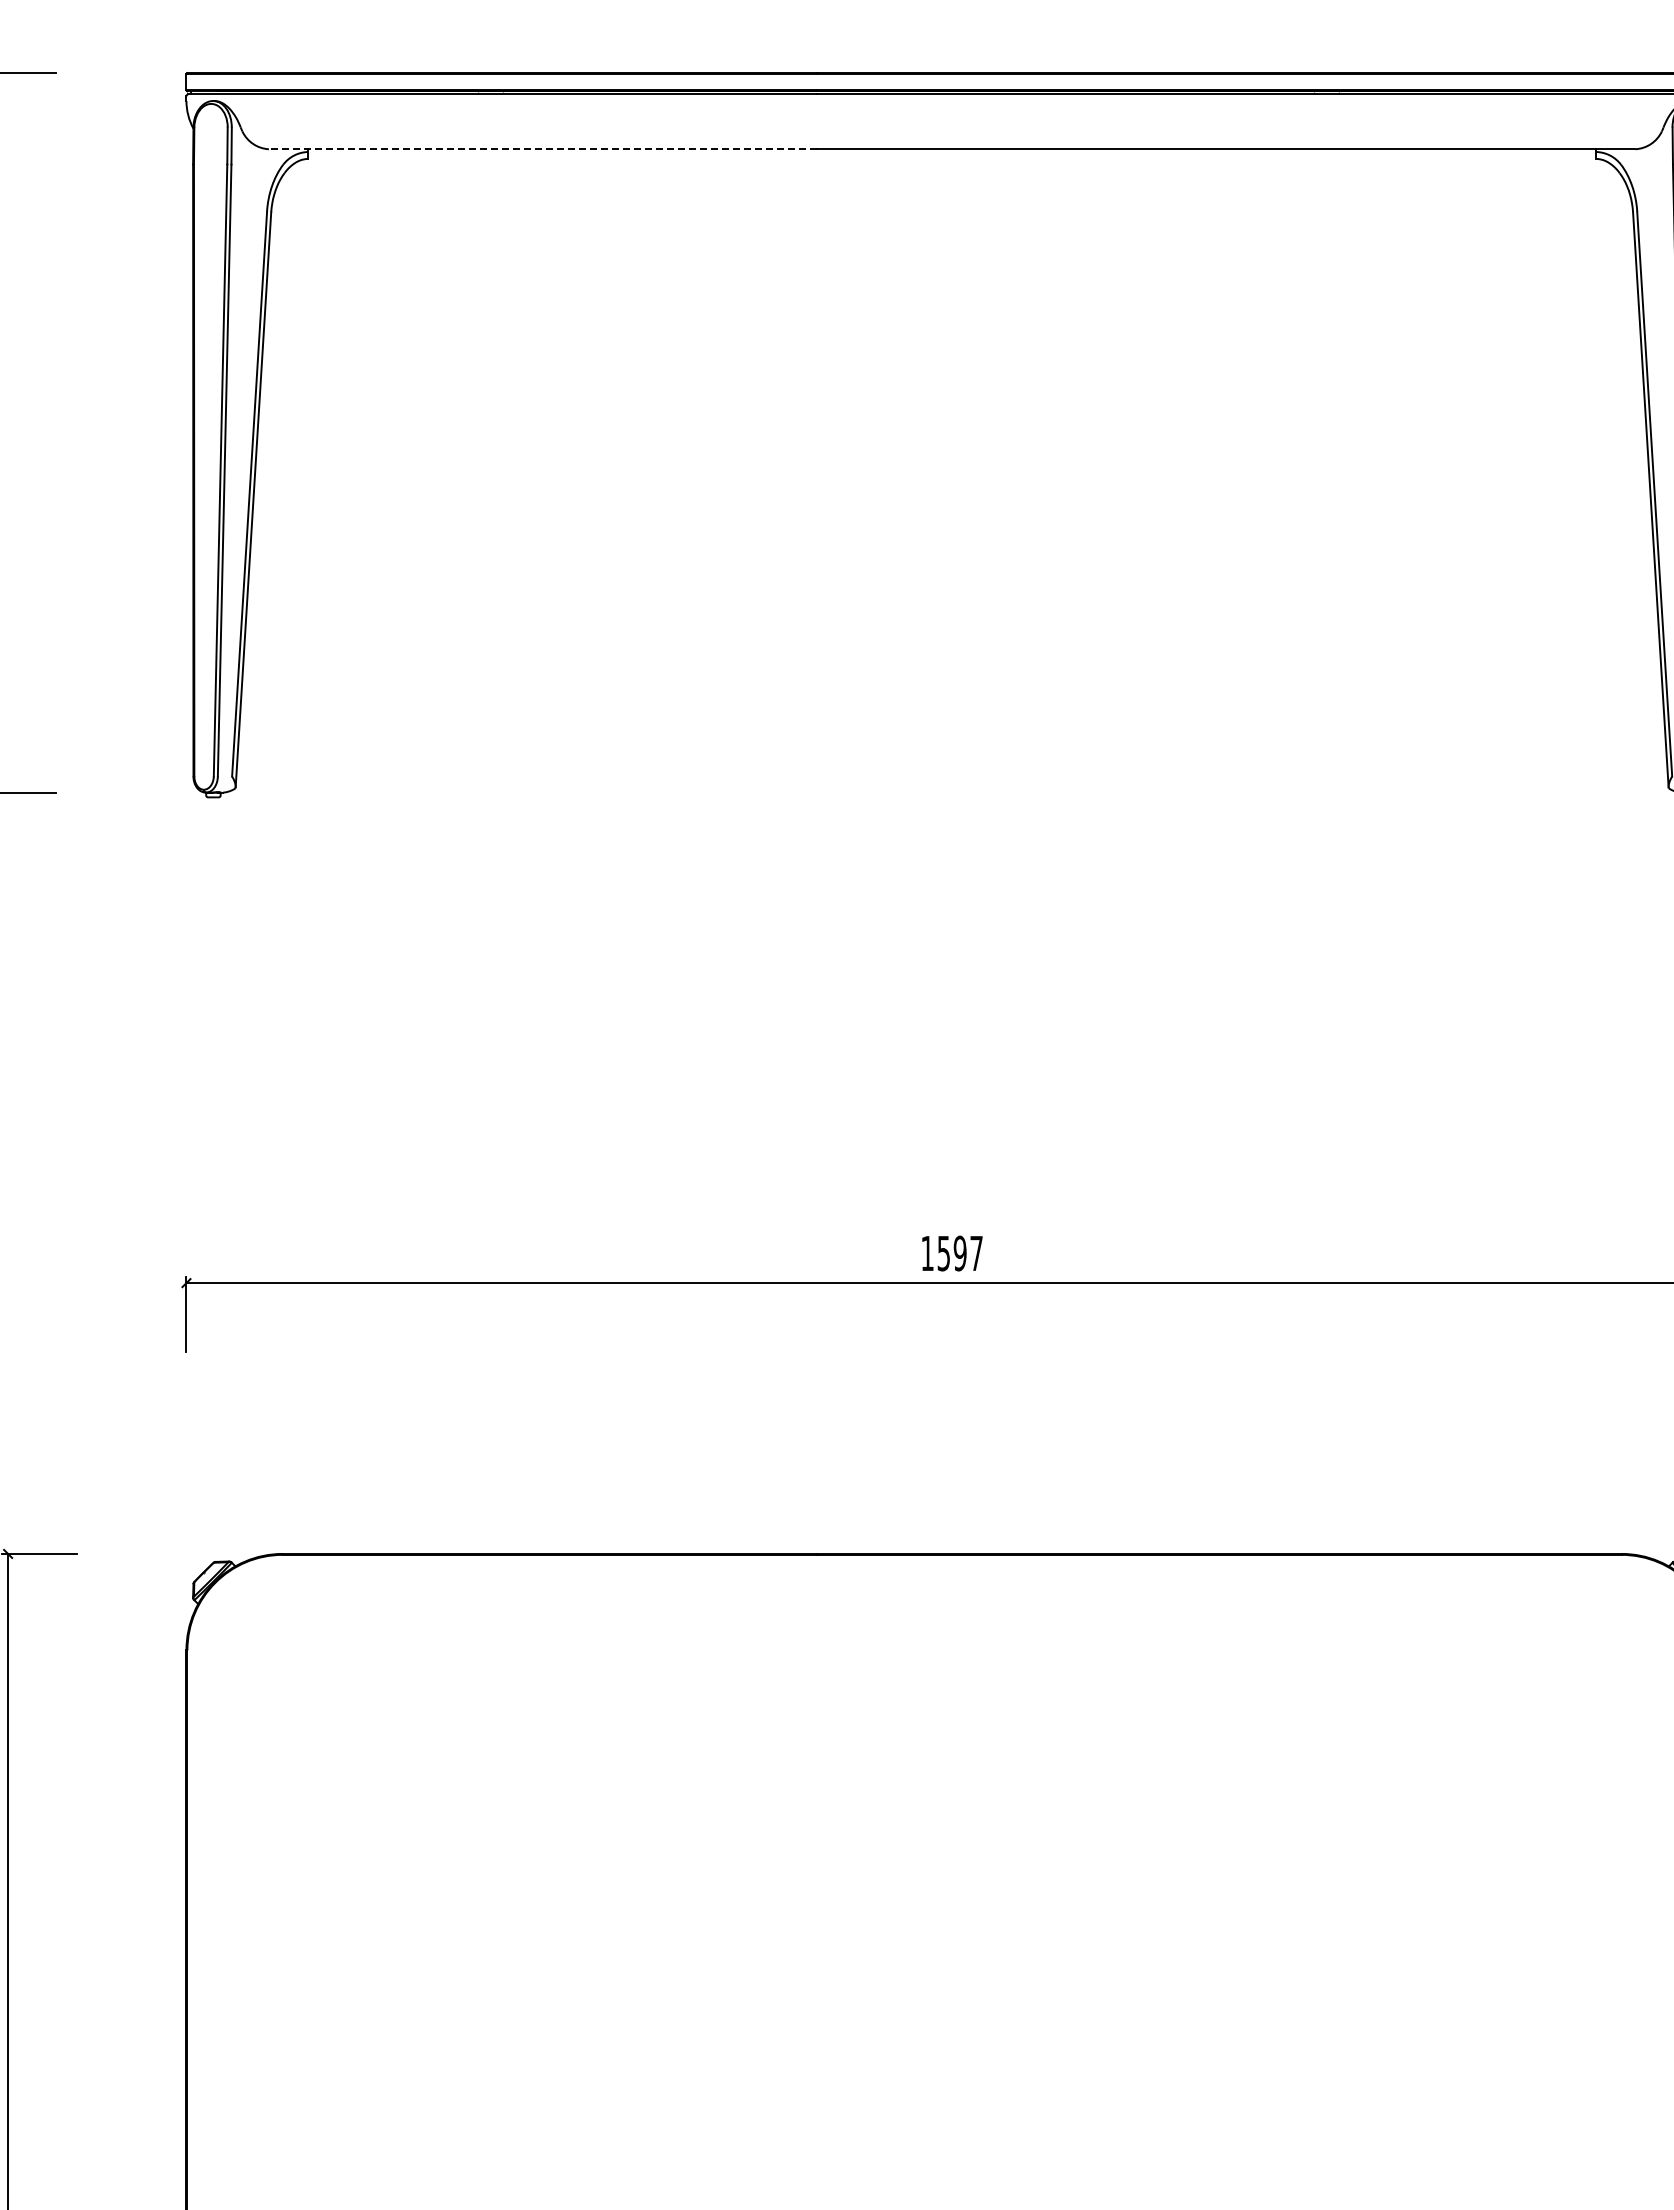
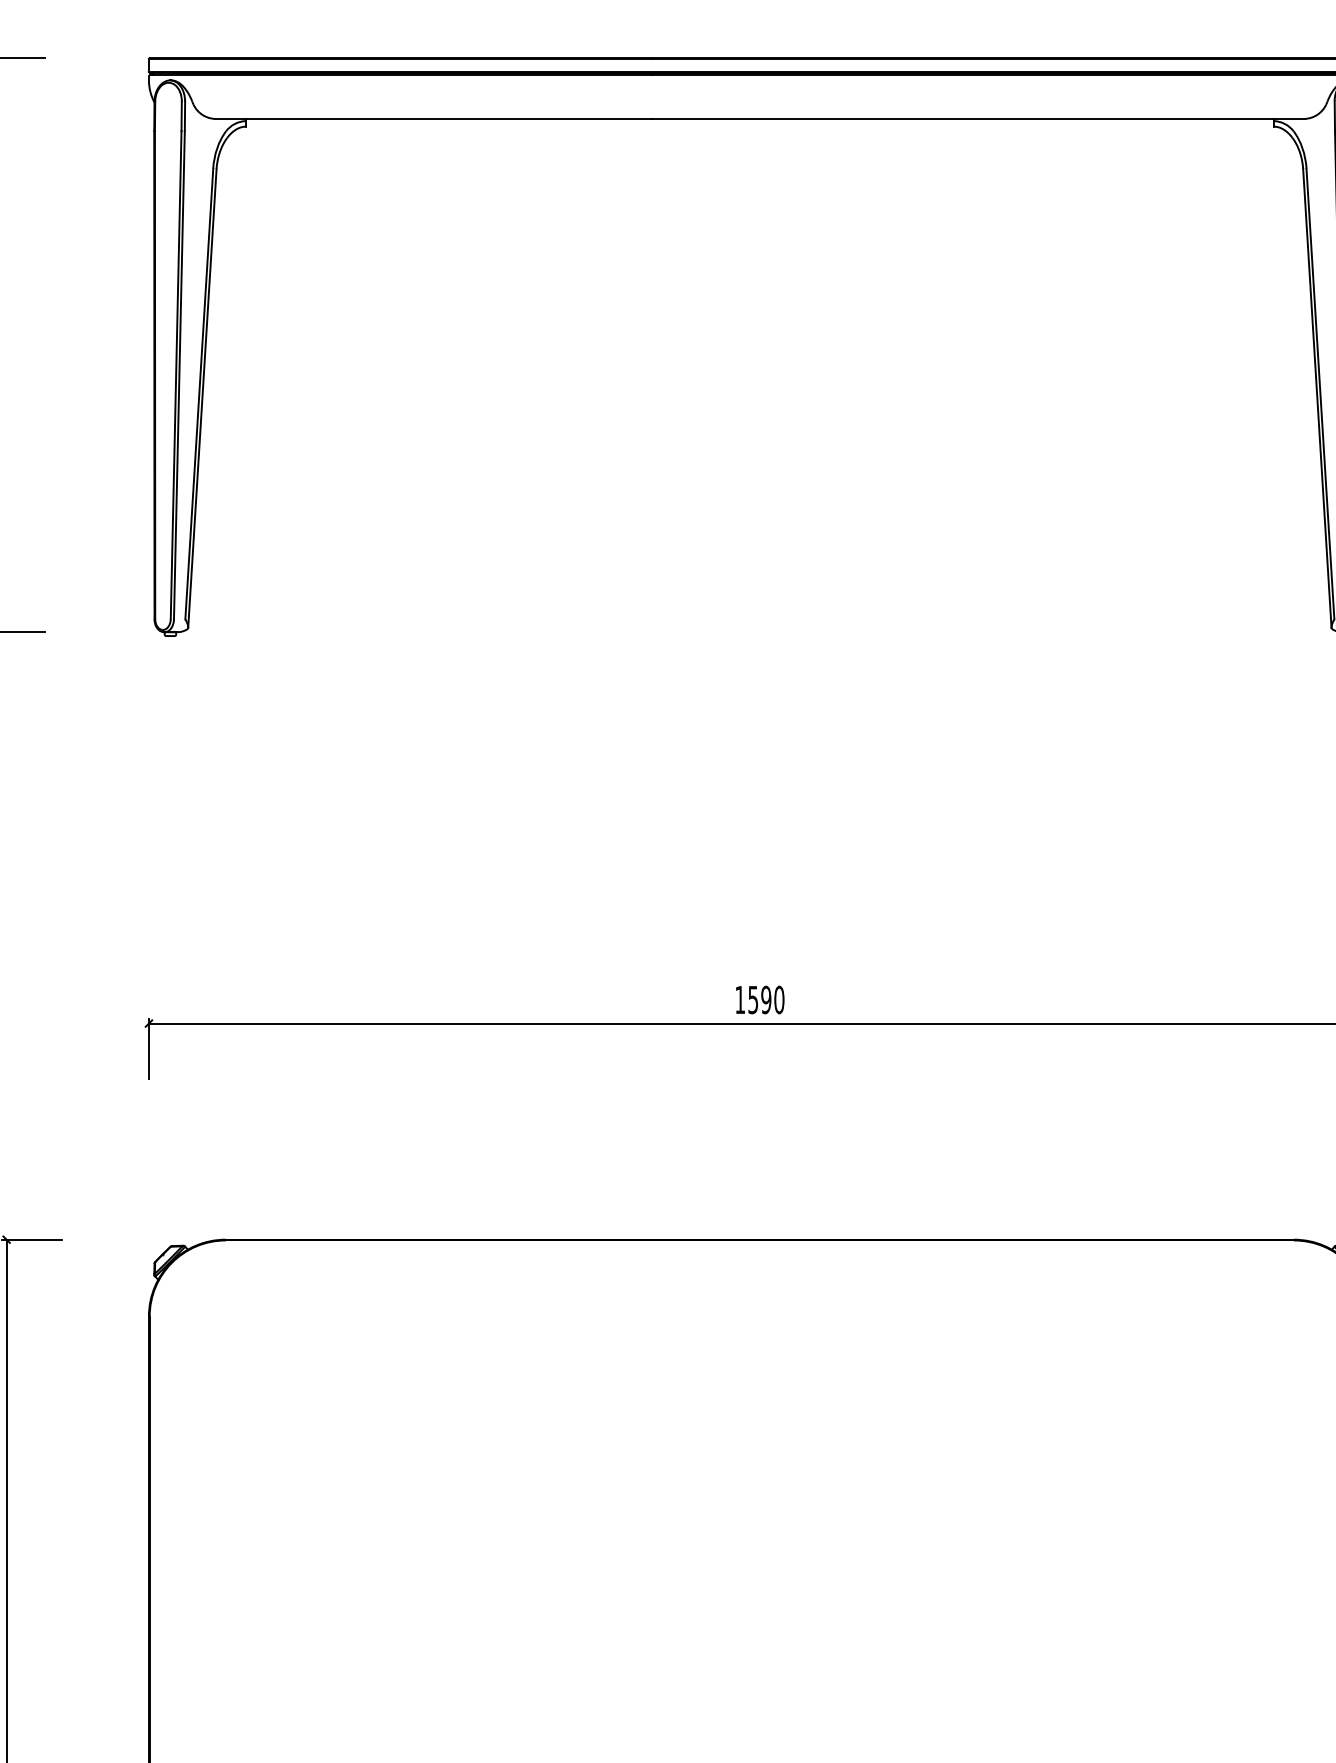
line: (542, 149) -> (433, 119), dashed -> solid
text: (976, 1253) -> (779, 999), 1597 -> 1590

